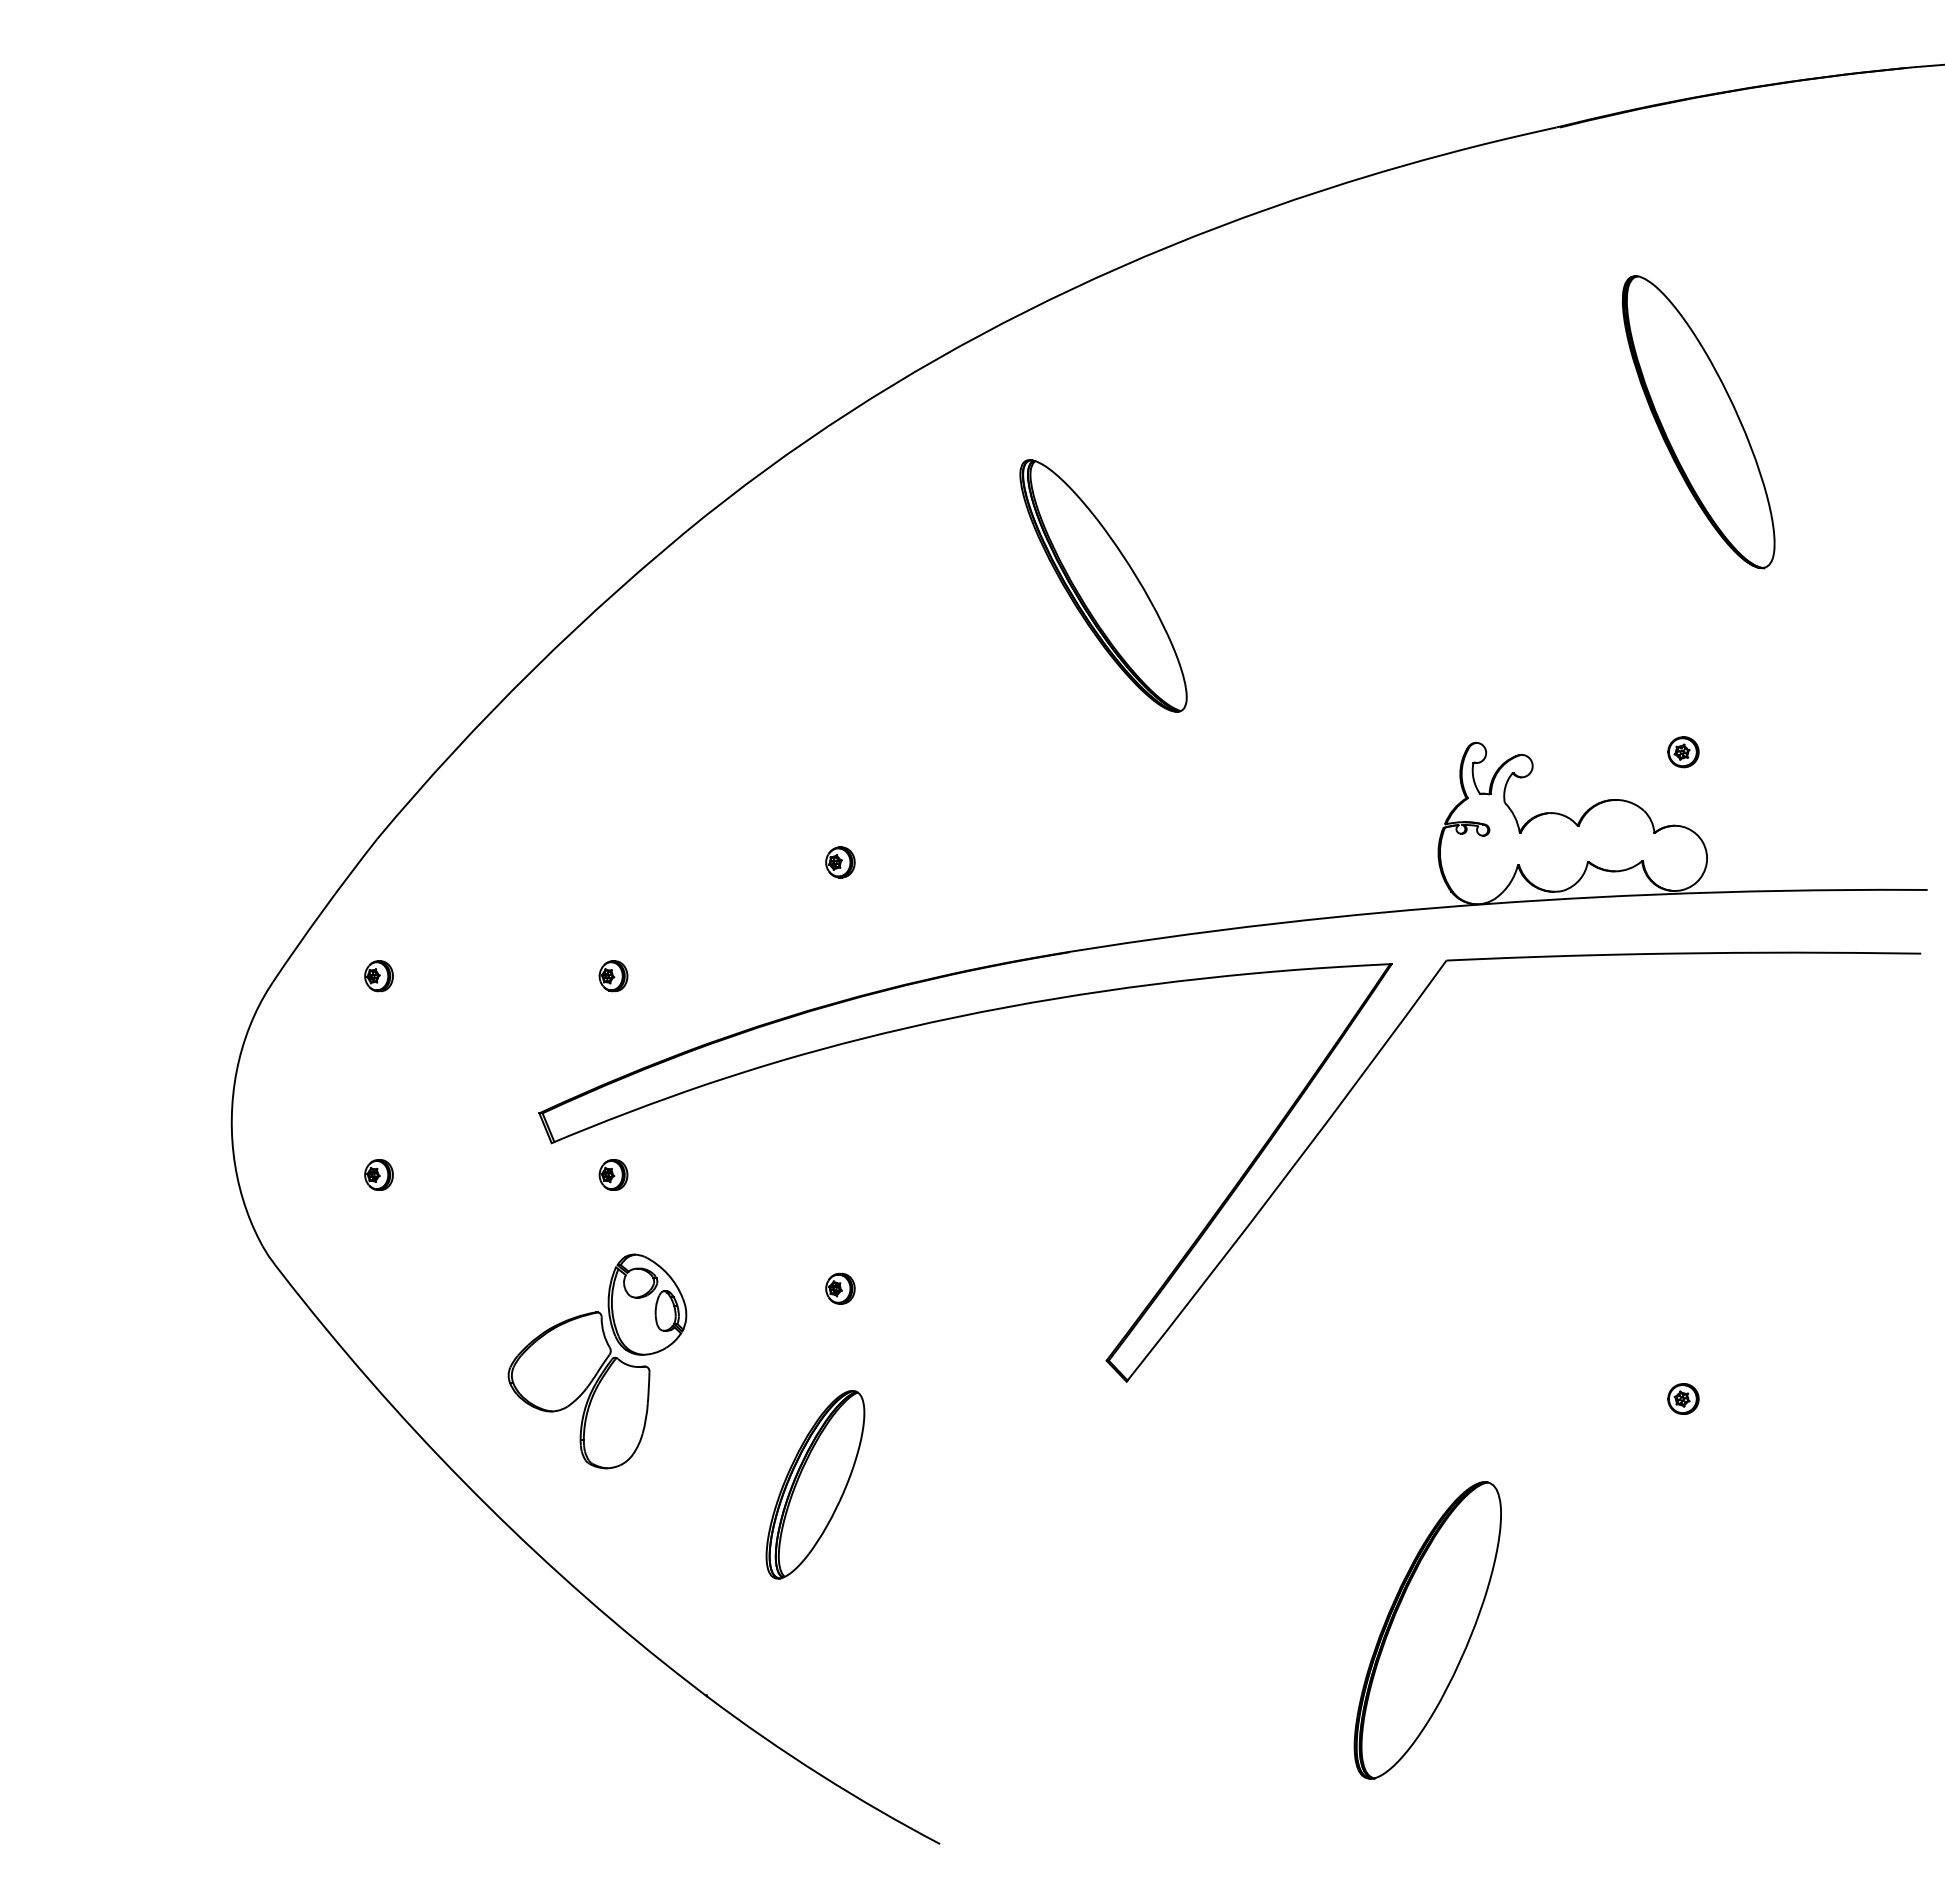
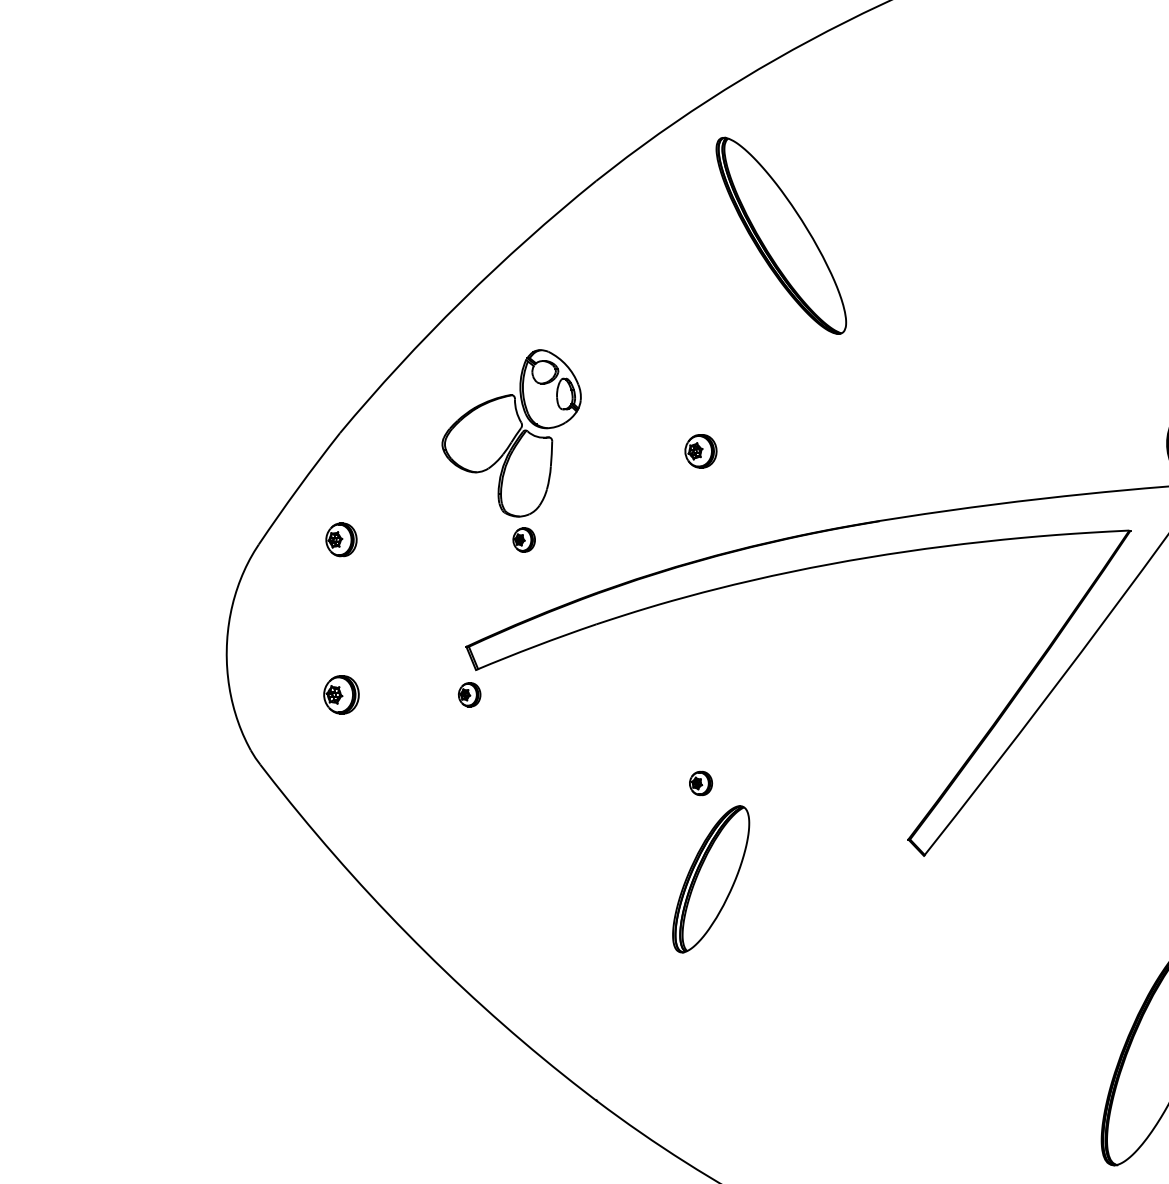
part: (1103, 585) -> (781, 235), moved
part: (840, 862) -> (701, 451), size x1.4
part: (378, 976) -> (341, 540), size x1.4
part: (378, 1174) -> (341, 694), size x1.6
part: (613, 1174) -> (469, 694), moved
part: (597, 1361) -> (511, 433), moved
part: (815, 1484) -> (711, 879), moved

